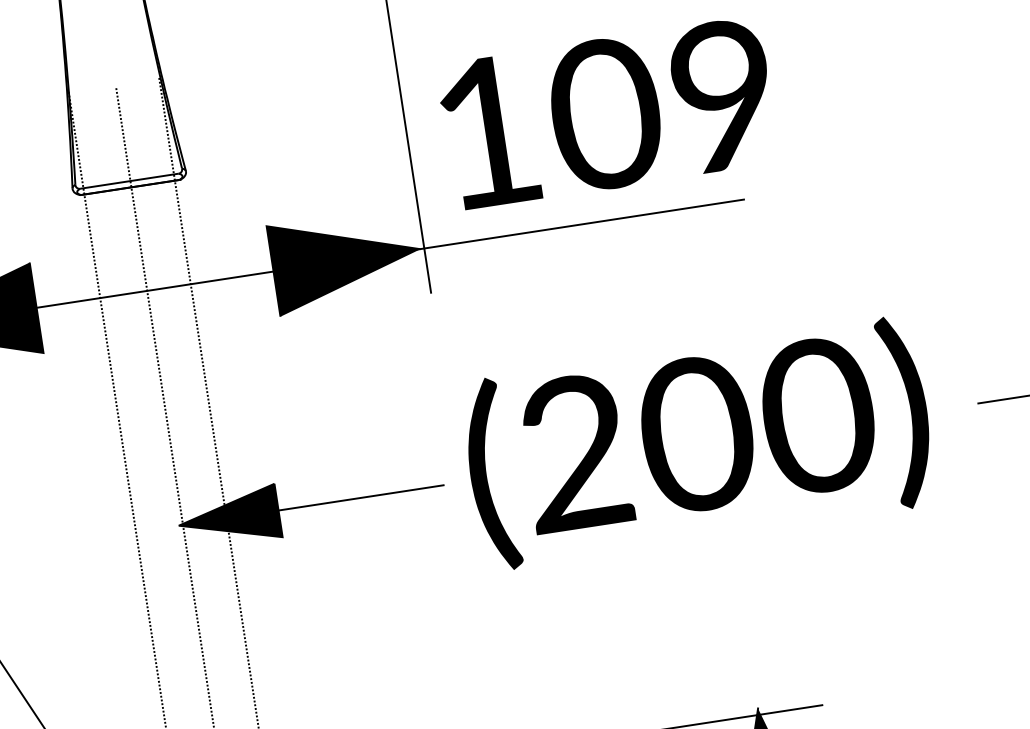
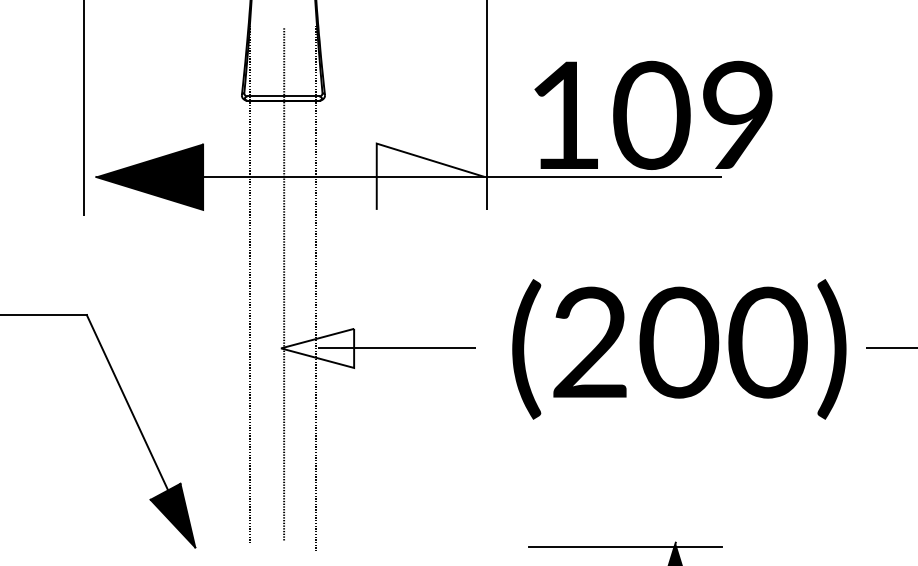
text: (607, 112) -> (653, 114), moved
fill: (346, 259) -> (430, 176), removed
text: (698, 443) -> (679, 349), moved
fill: (228, 516) -> (317, 347), removed

